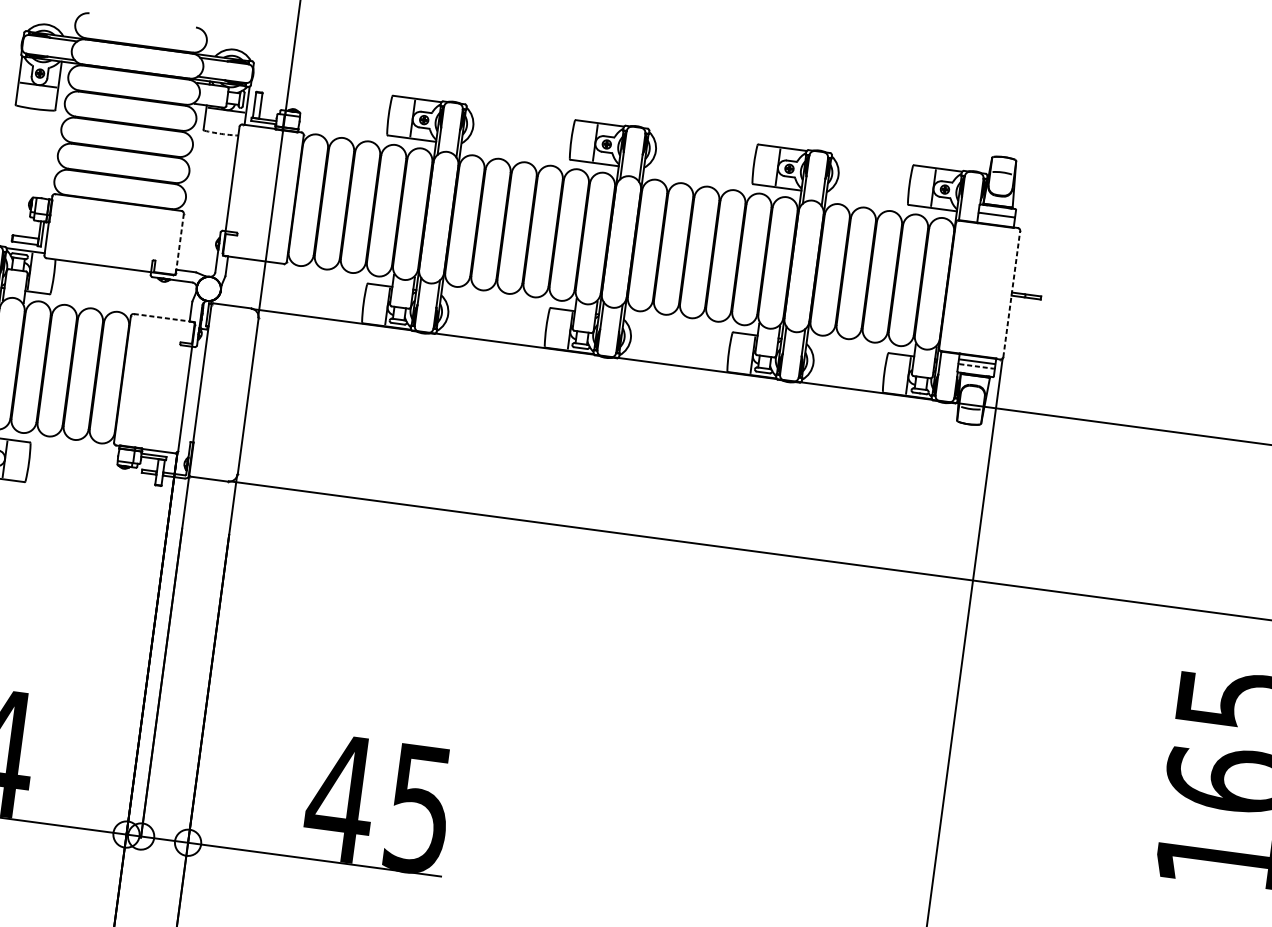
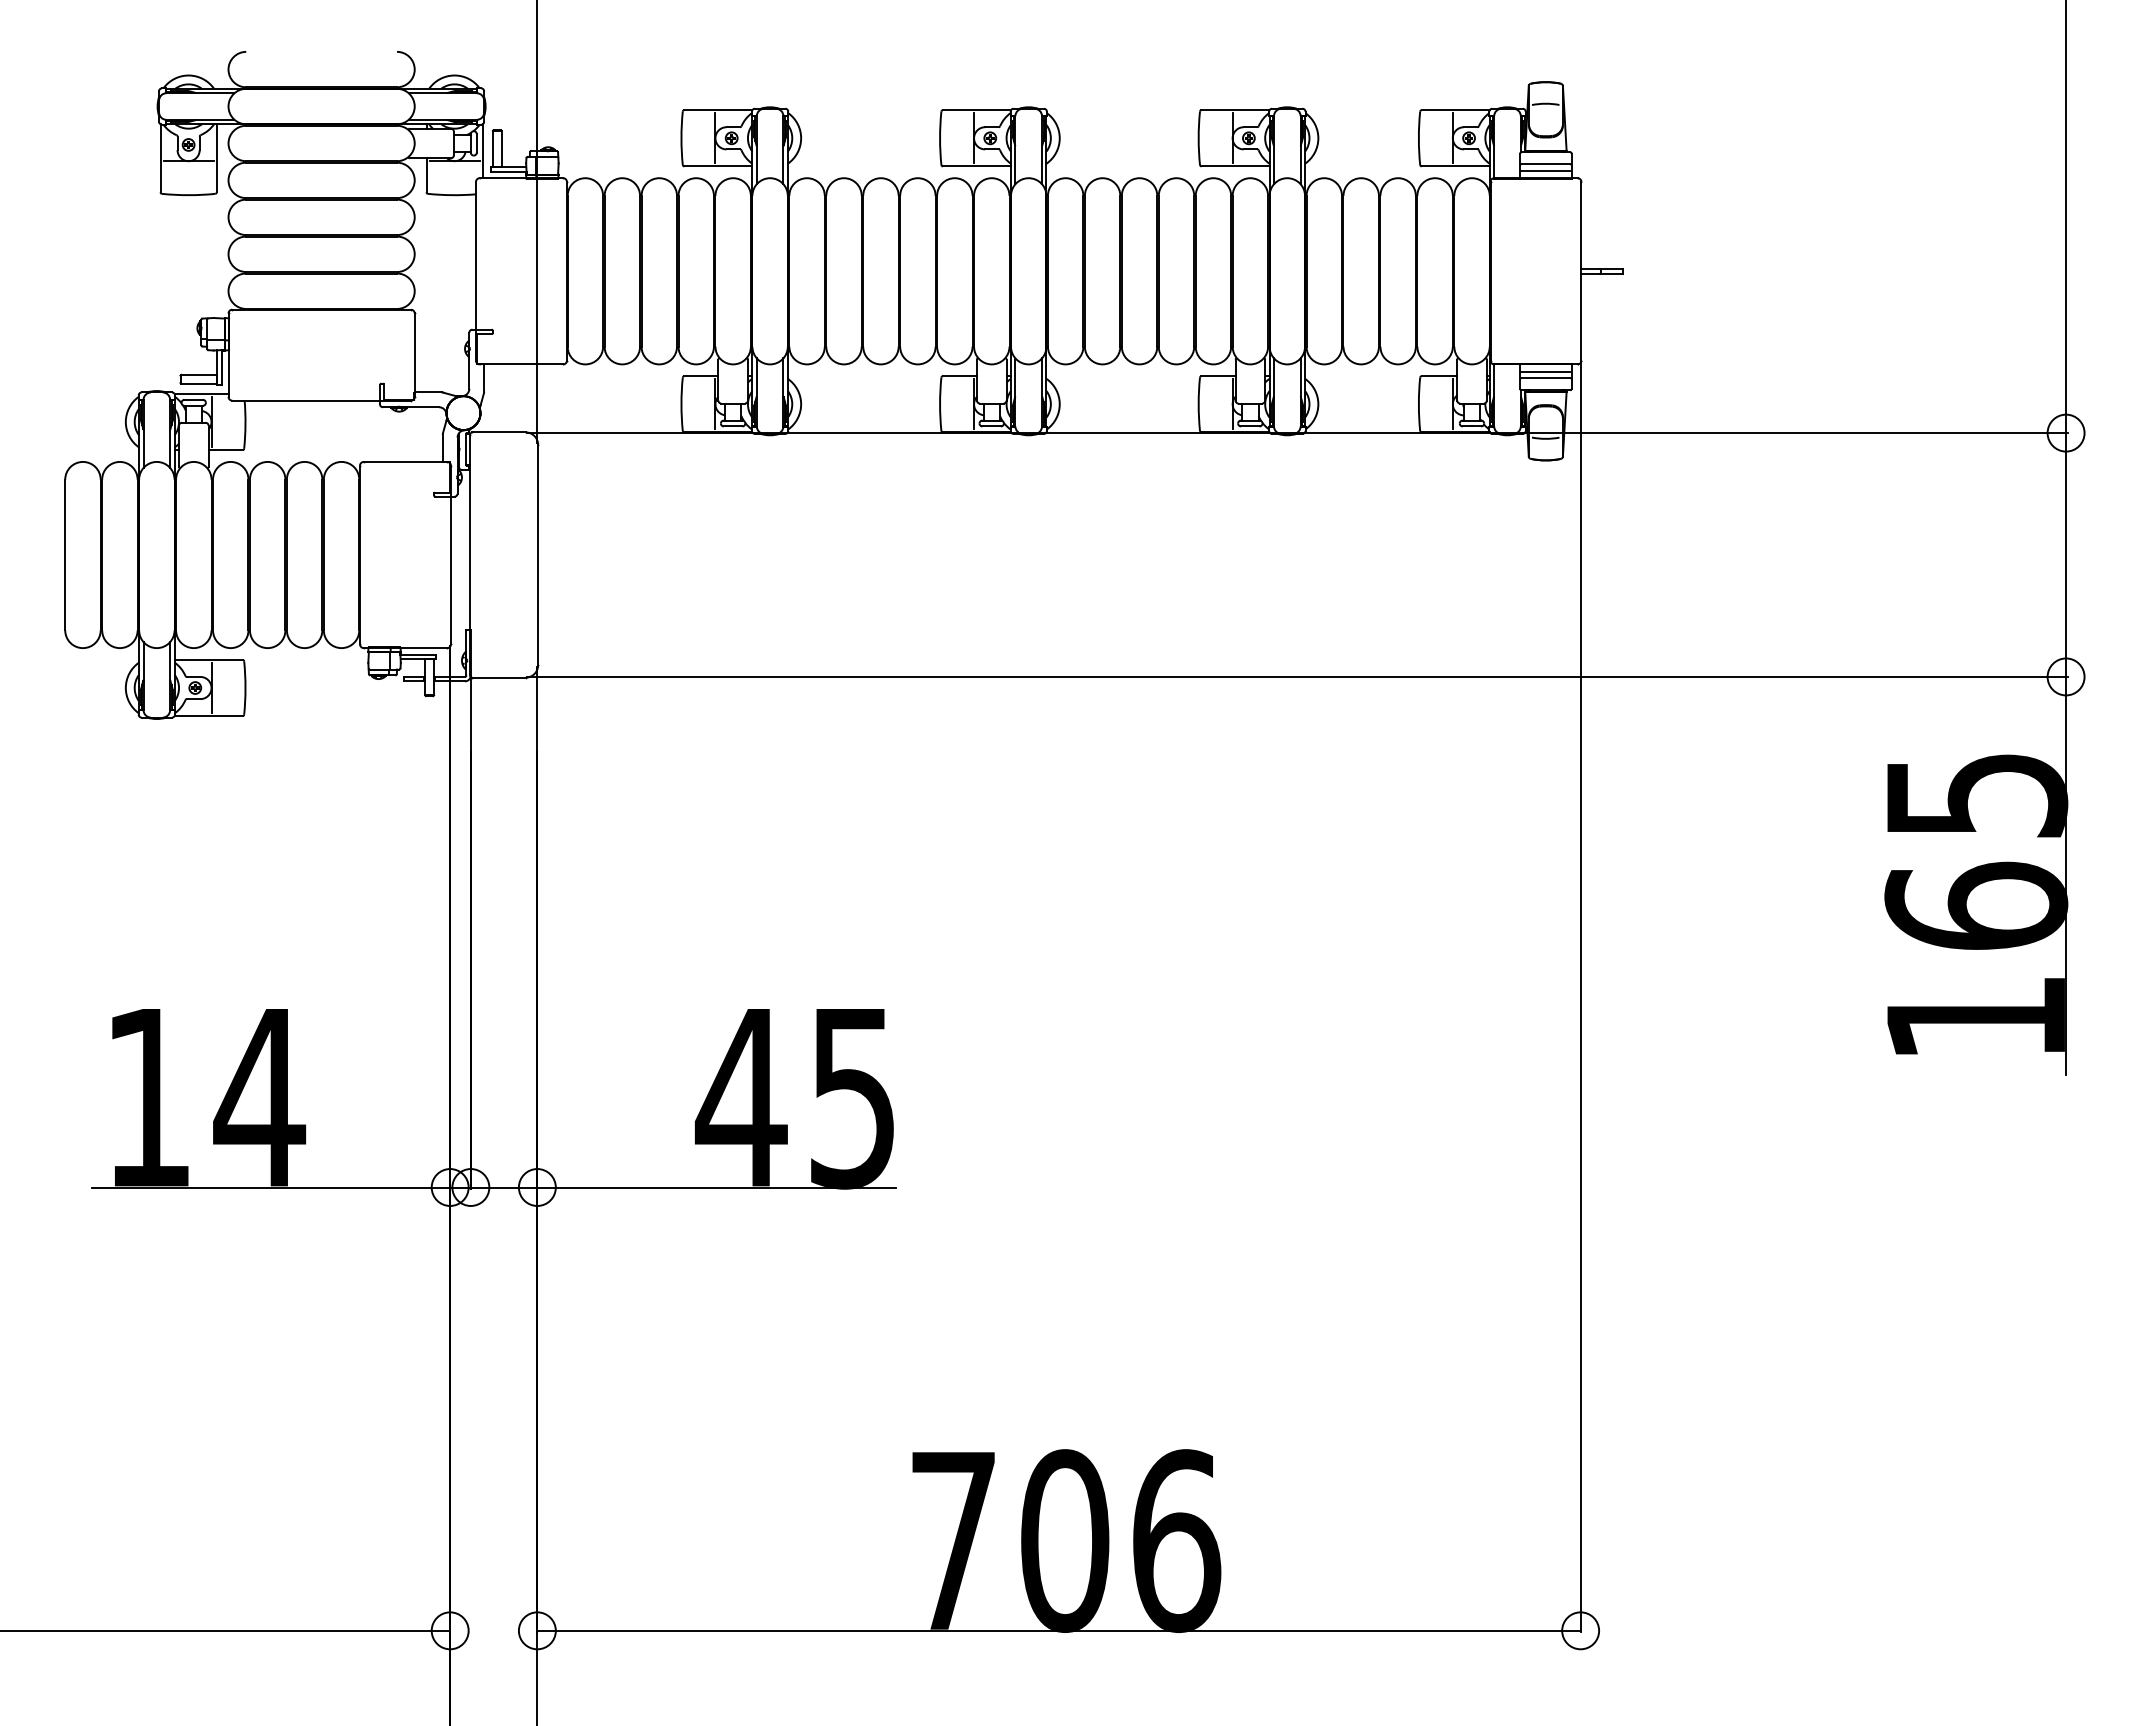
arc: (220, 134) -> (451, 195), dashed -> solid
line: (995, 219) -> (1545, 170), added
line: (179, 243) -> (414, 355), dashed -> solid
line: (1011, 293) -> (1581, 270), dashed -> solid
line: (163, 317) -> (405, 461), dashed -> solid
line: (977, 366) -> (1546, 378), dashed -> solid

